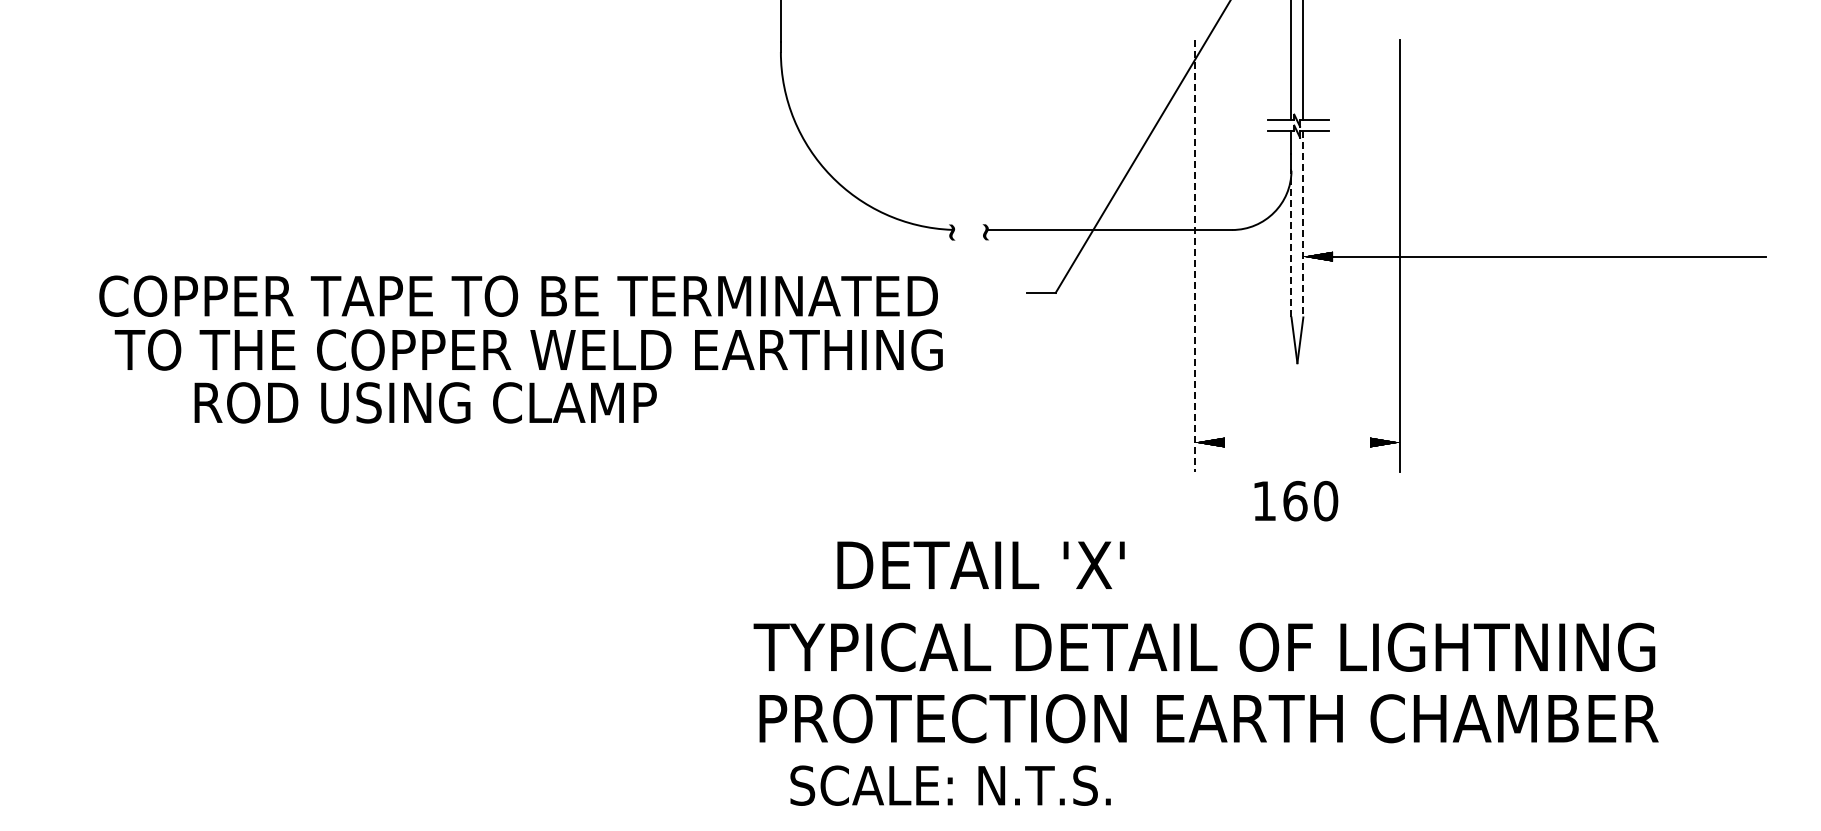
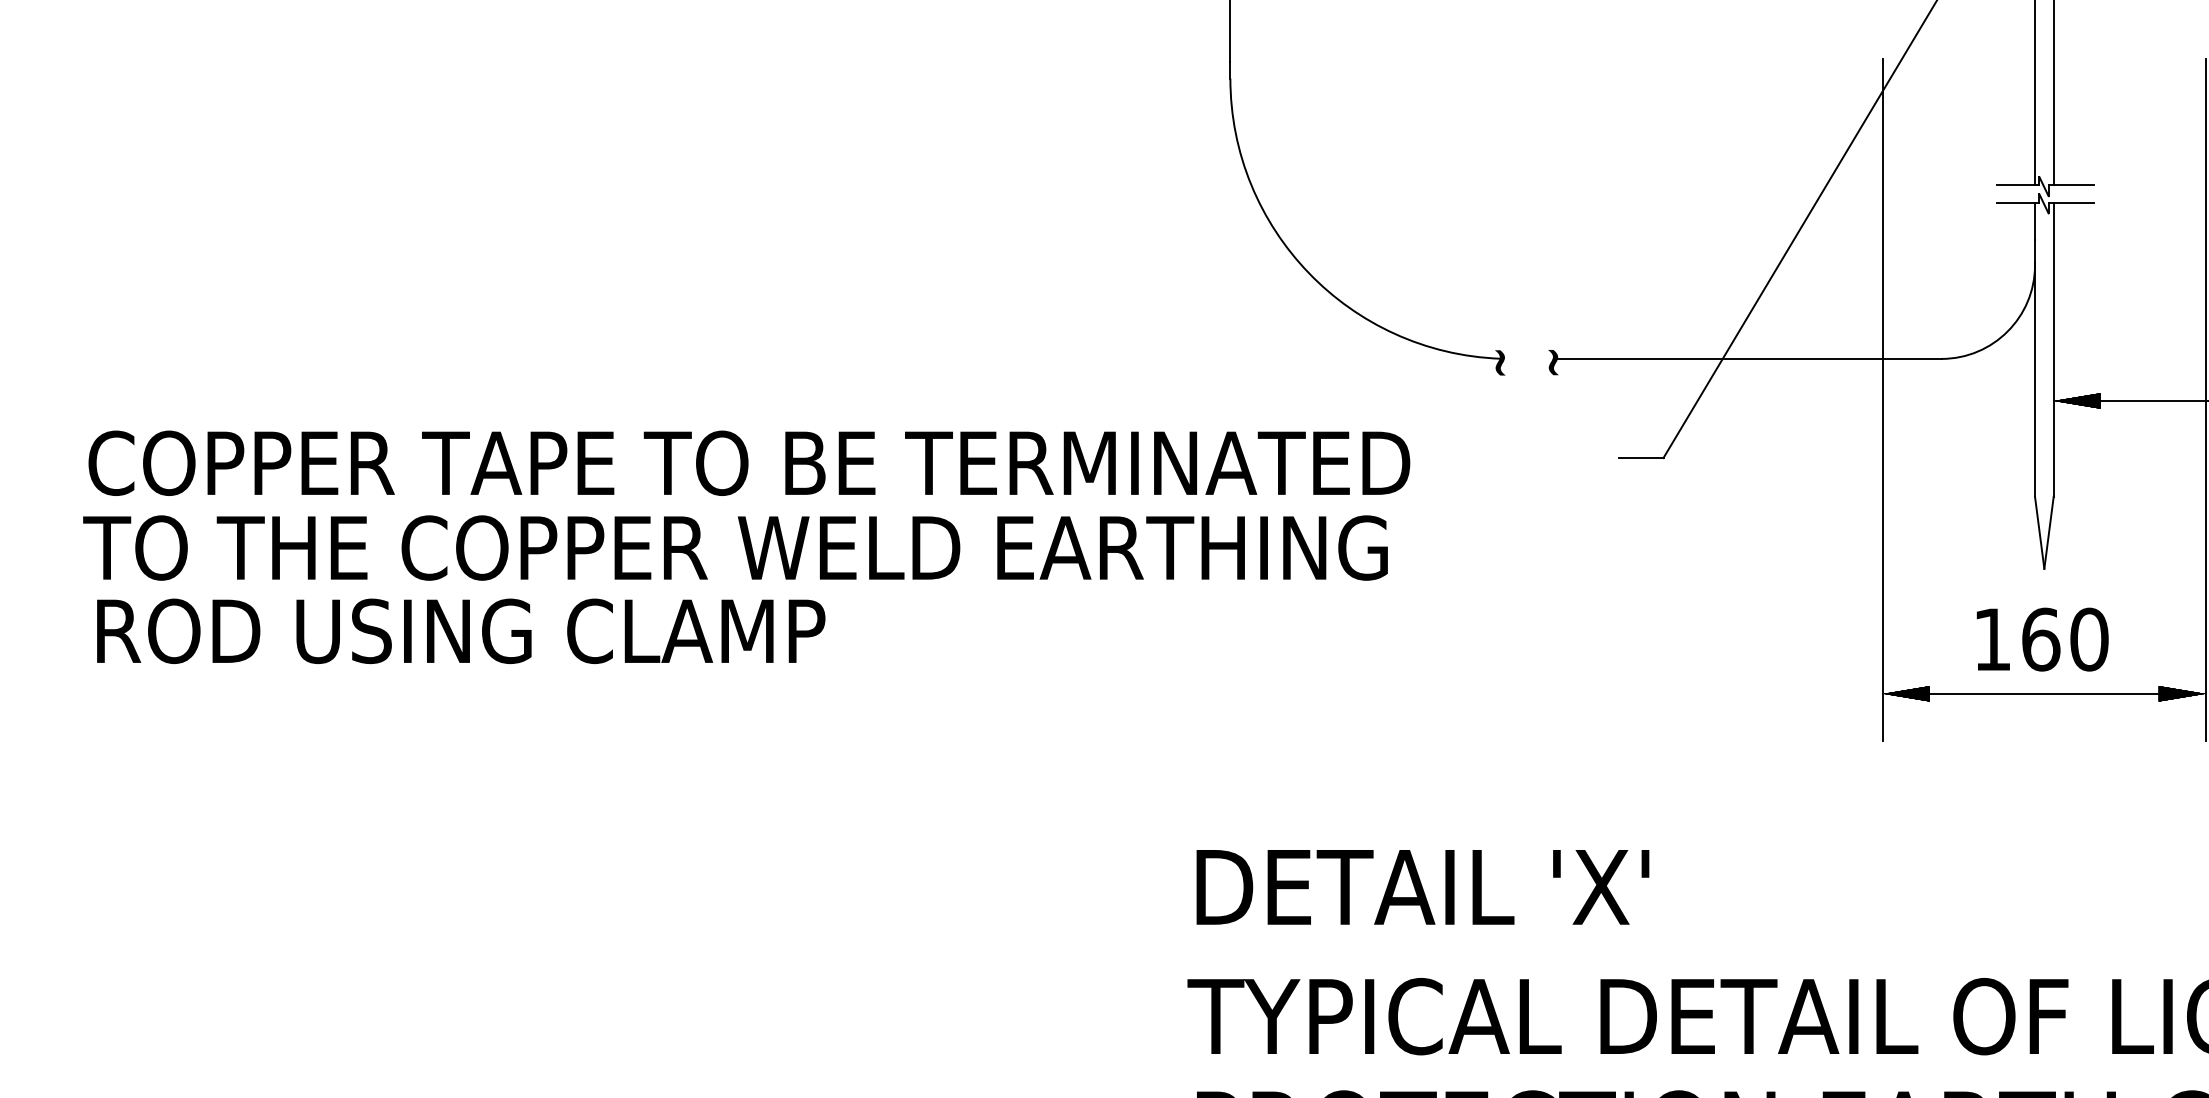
line: (1303, 224) -> (2053, 350), dashed -> solid
line: (1291, 242) -> (2035, 378), dashed -> solid
line: (1195, 256) -> (1883, 400), dashed -> solid
text: (518, 295) -> (749, 462), moved
text: (528, 349) -> (734, 547), moved
text: (425, 402) -> (460, 630), moved
line: (1297, 442) -> (2044, 693), added
text: (1296, 501) -> (2042, 640), moved
text: (980, 564) -> (1422, 886), moved

